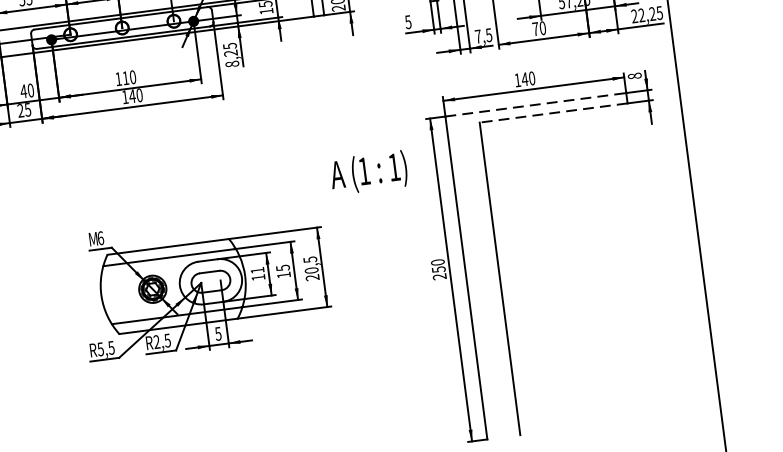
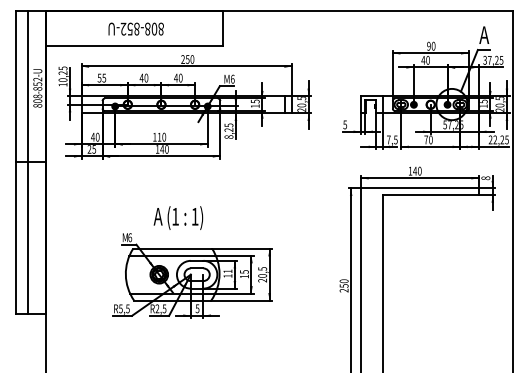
line: (536, 104) -> (420, 188), dashed -> solid
line: (553, 113) -> (430, 195), dashed -> solid
text: (368, 171) -> (178, 217), moved

